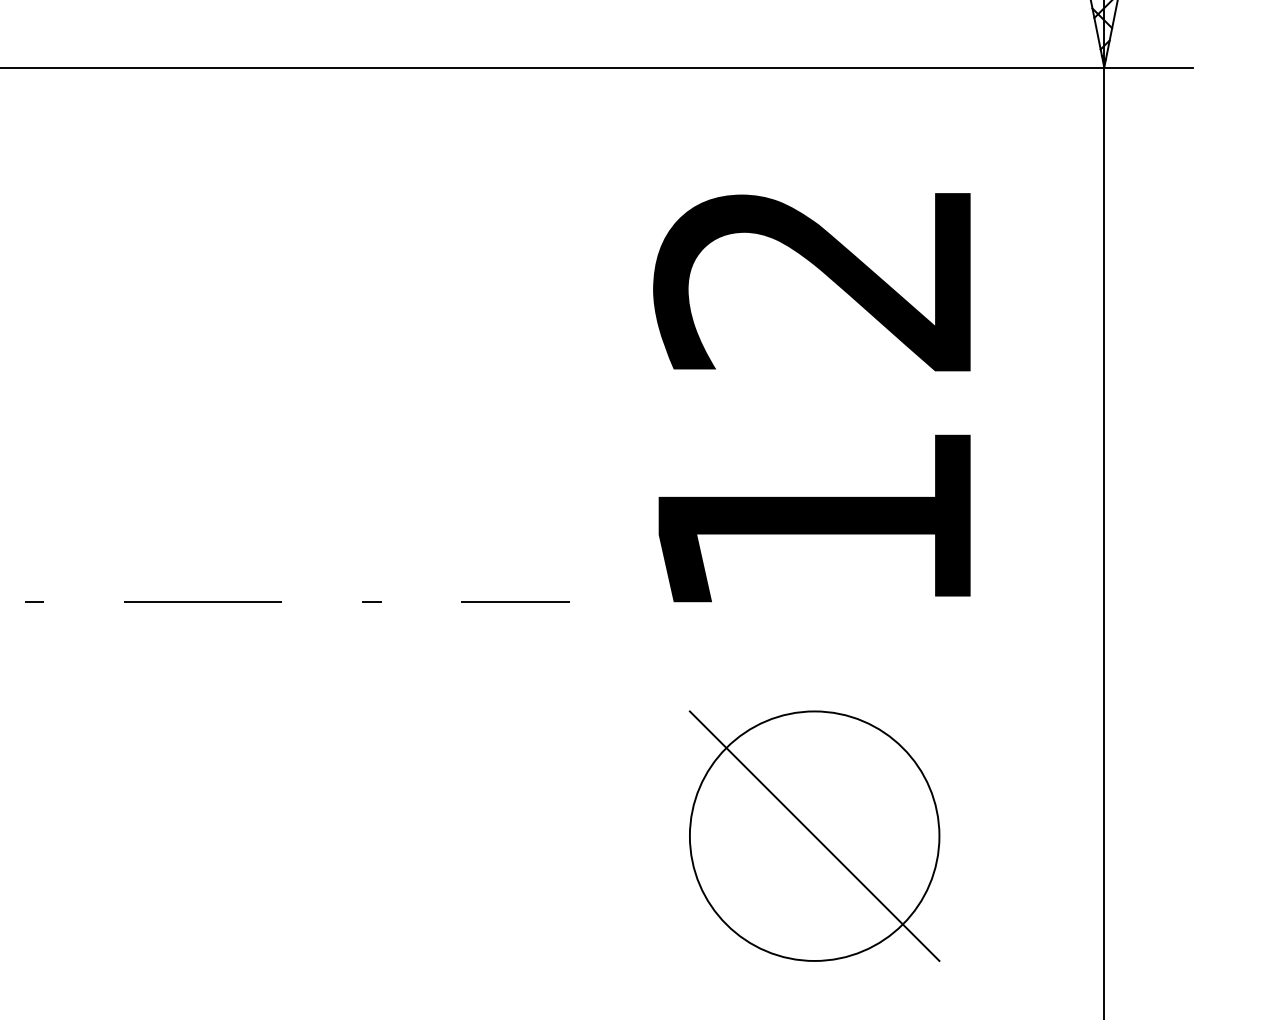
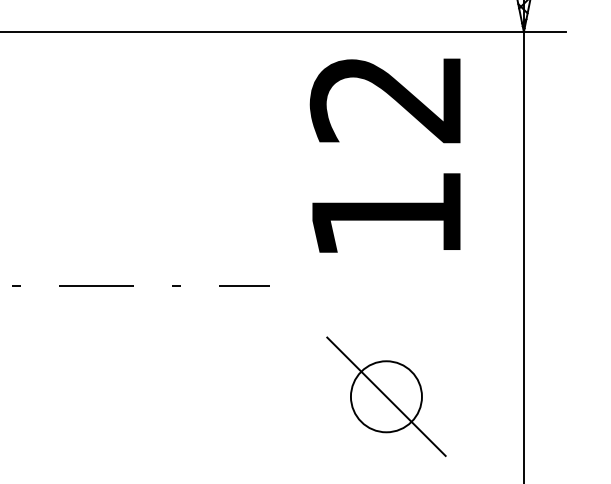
text: (810, 397) -> (384, 155), moved
circle: (814, 835) -> (386, 396), size x0.6

